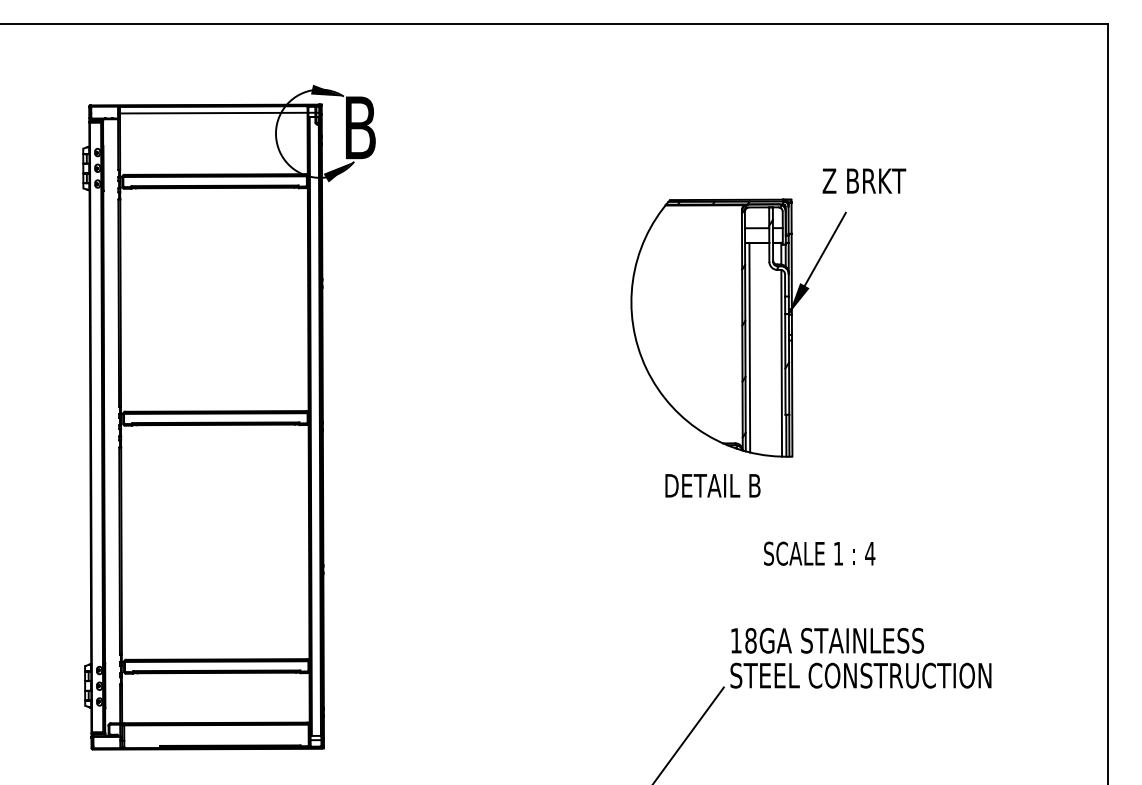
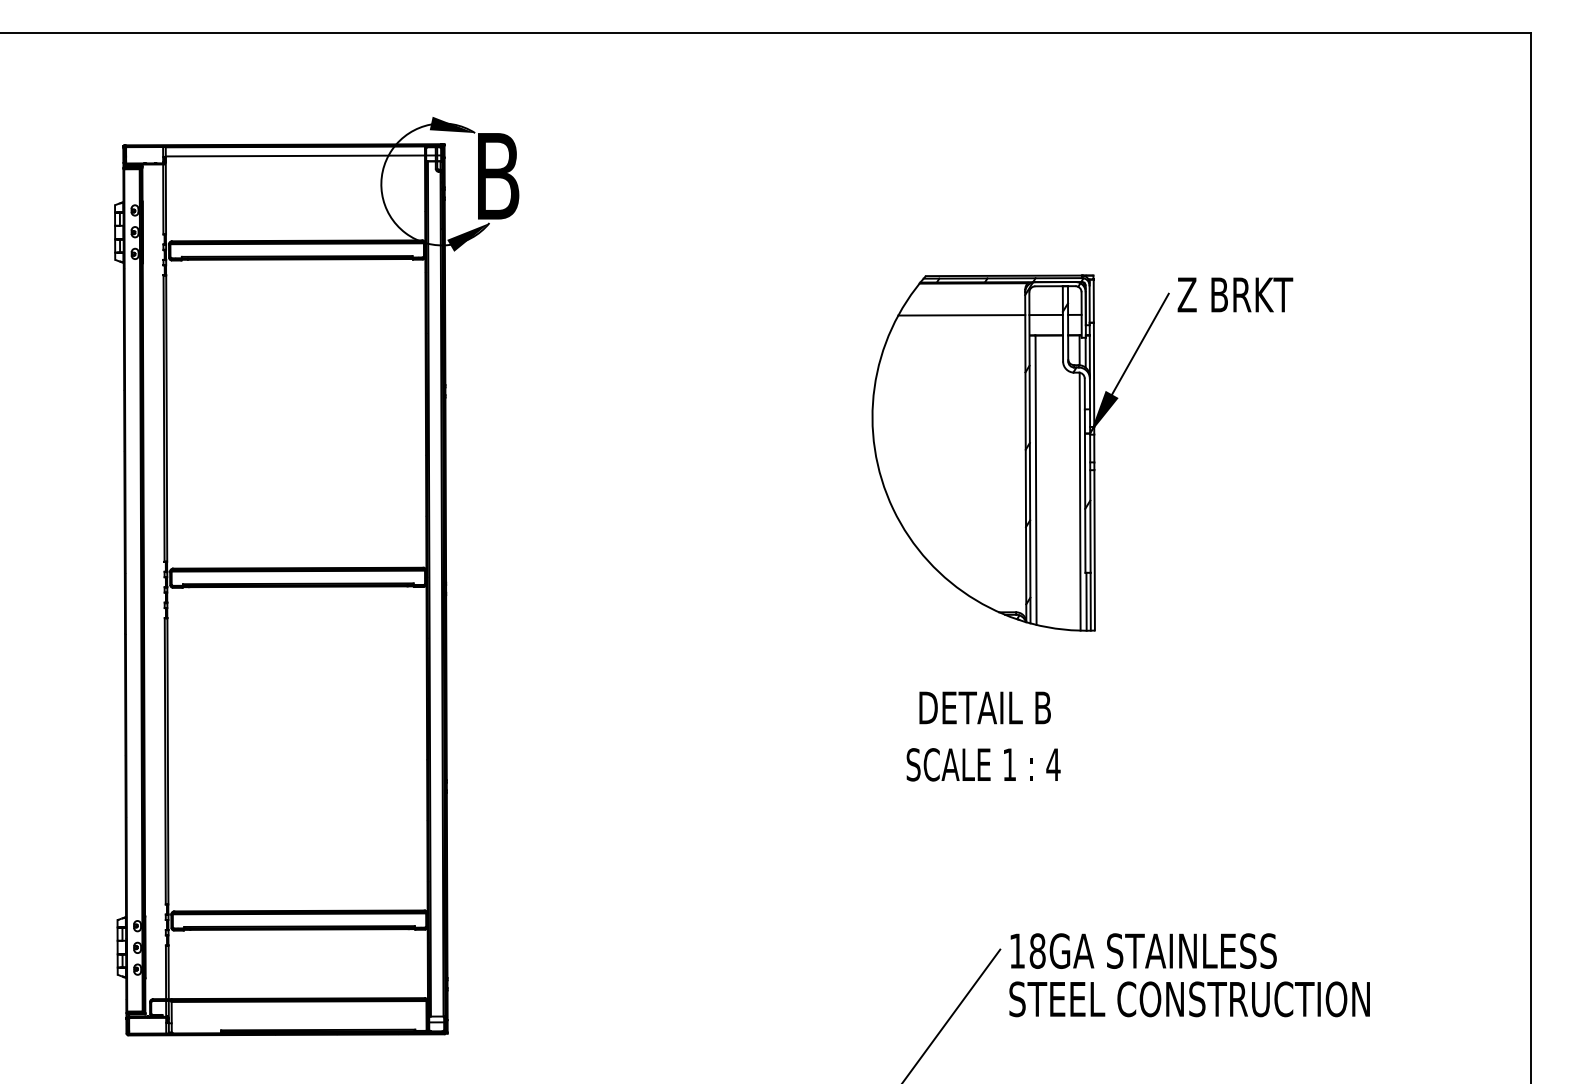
text: (864, 180) -> (1235, 294), moved
line: (695, 228) -> (961, 315), added
text: (712, 485) -> (984, 707), moved
text: (819, 553) -> (983, 764), moved
text: (860, 658) -> (1189, 975), moved

